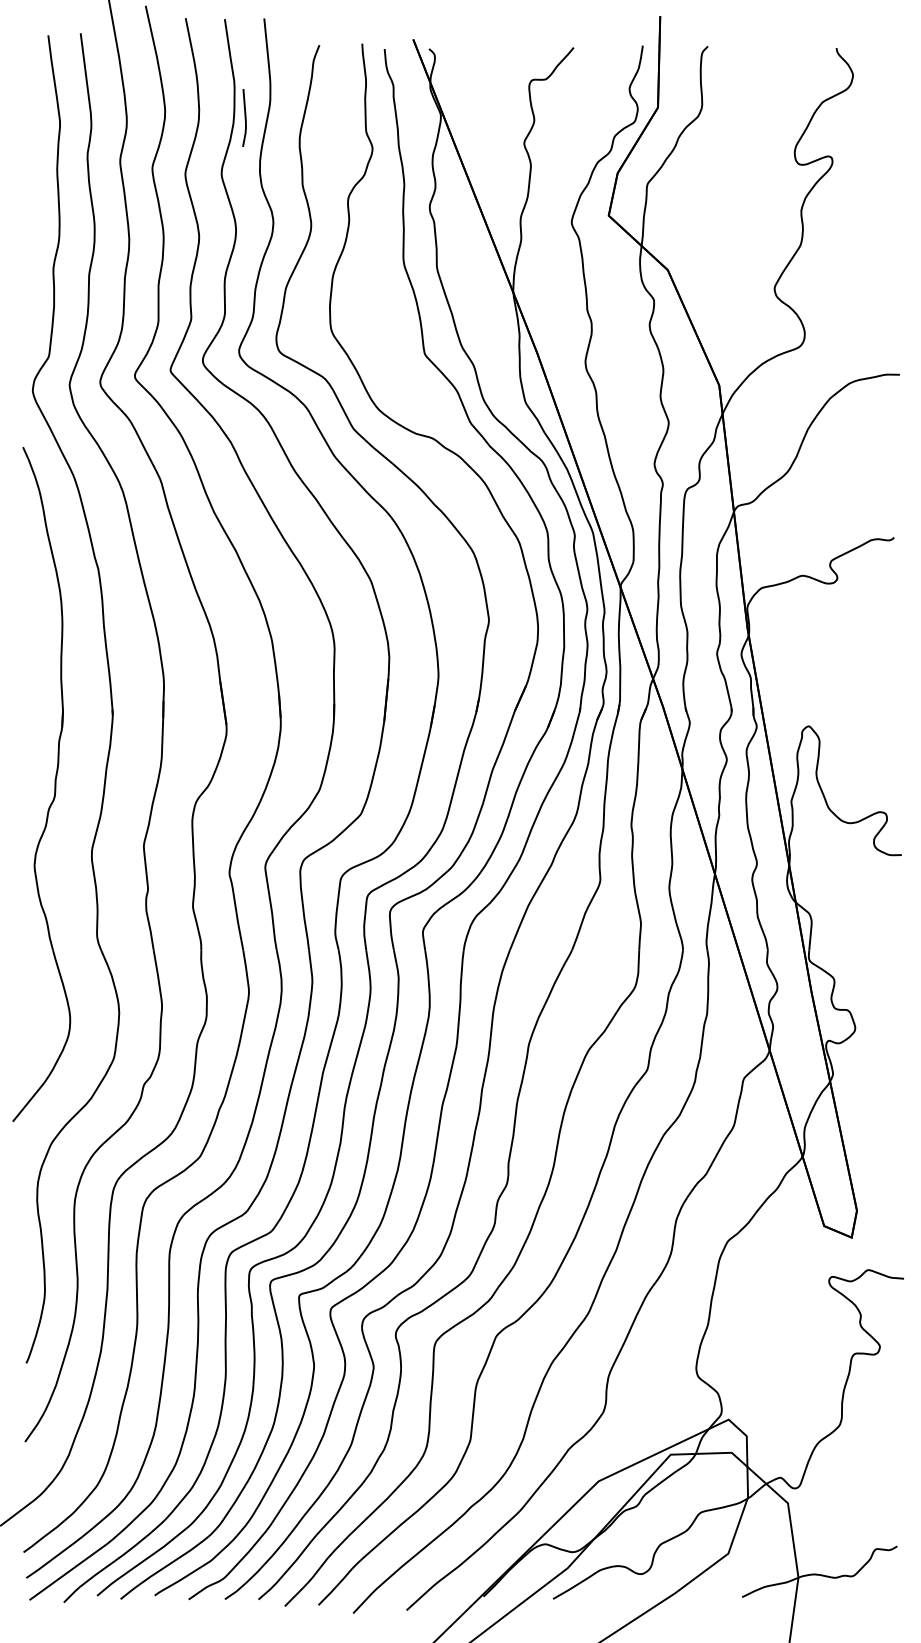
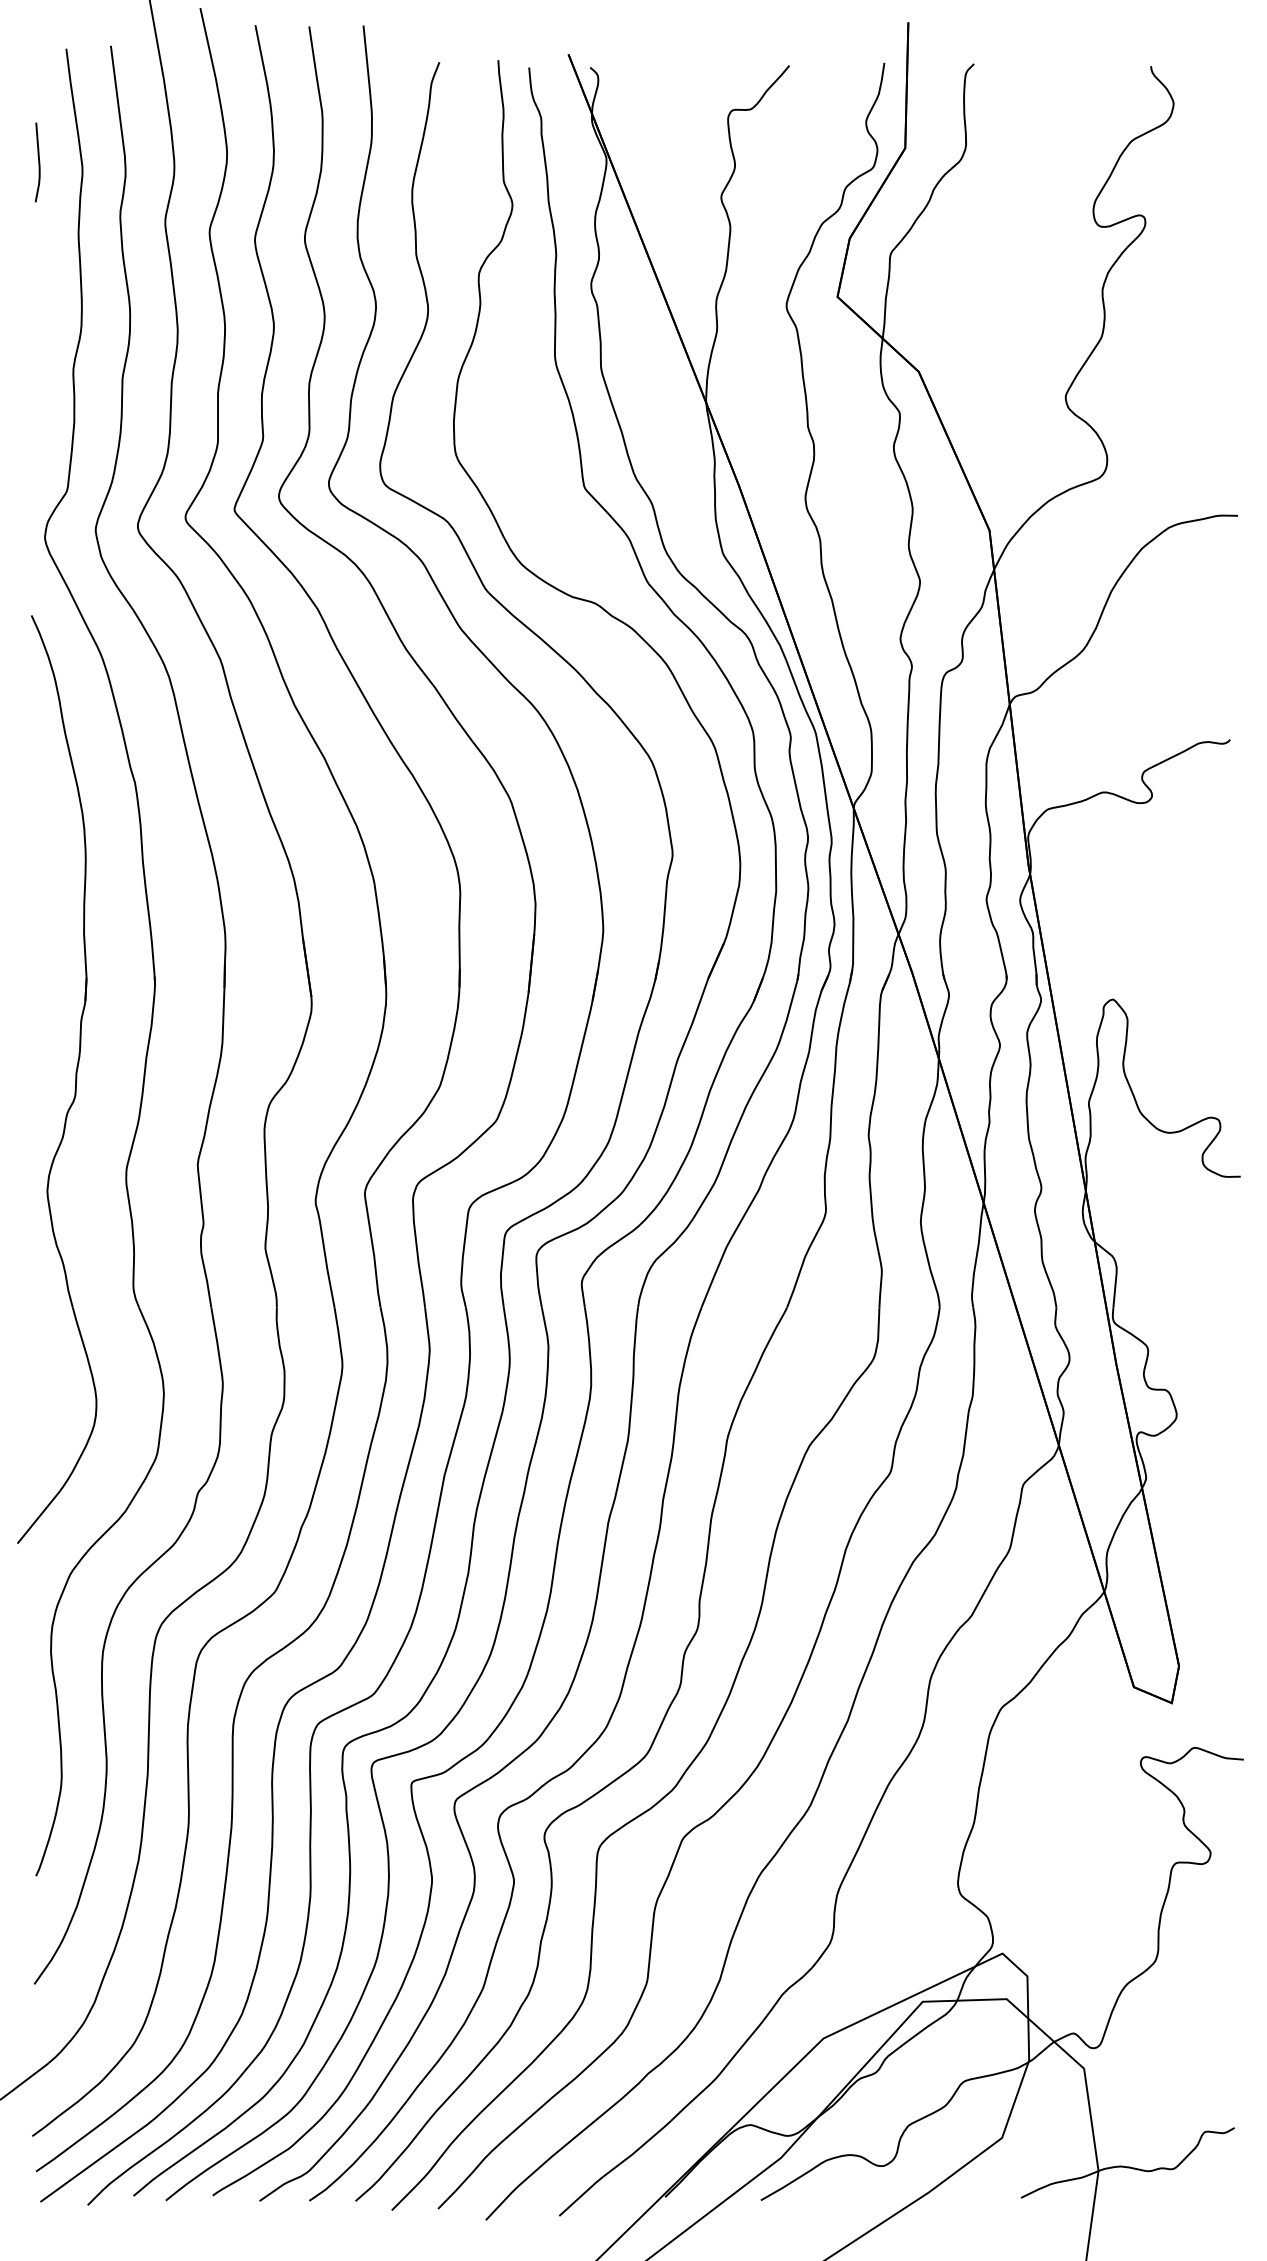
line: (244, 117) -> (37, 161), moved

